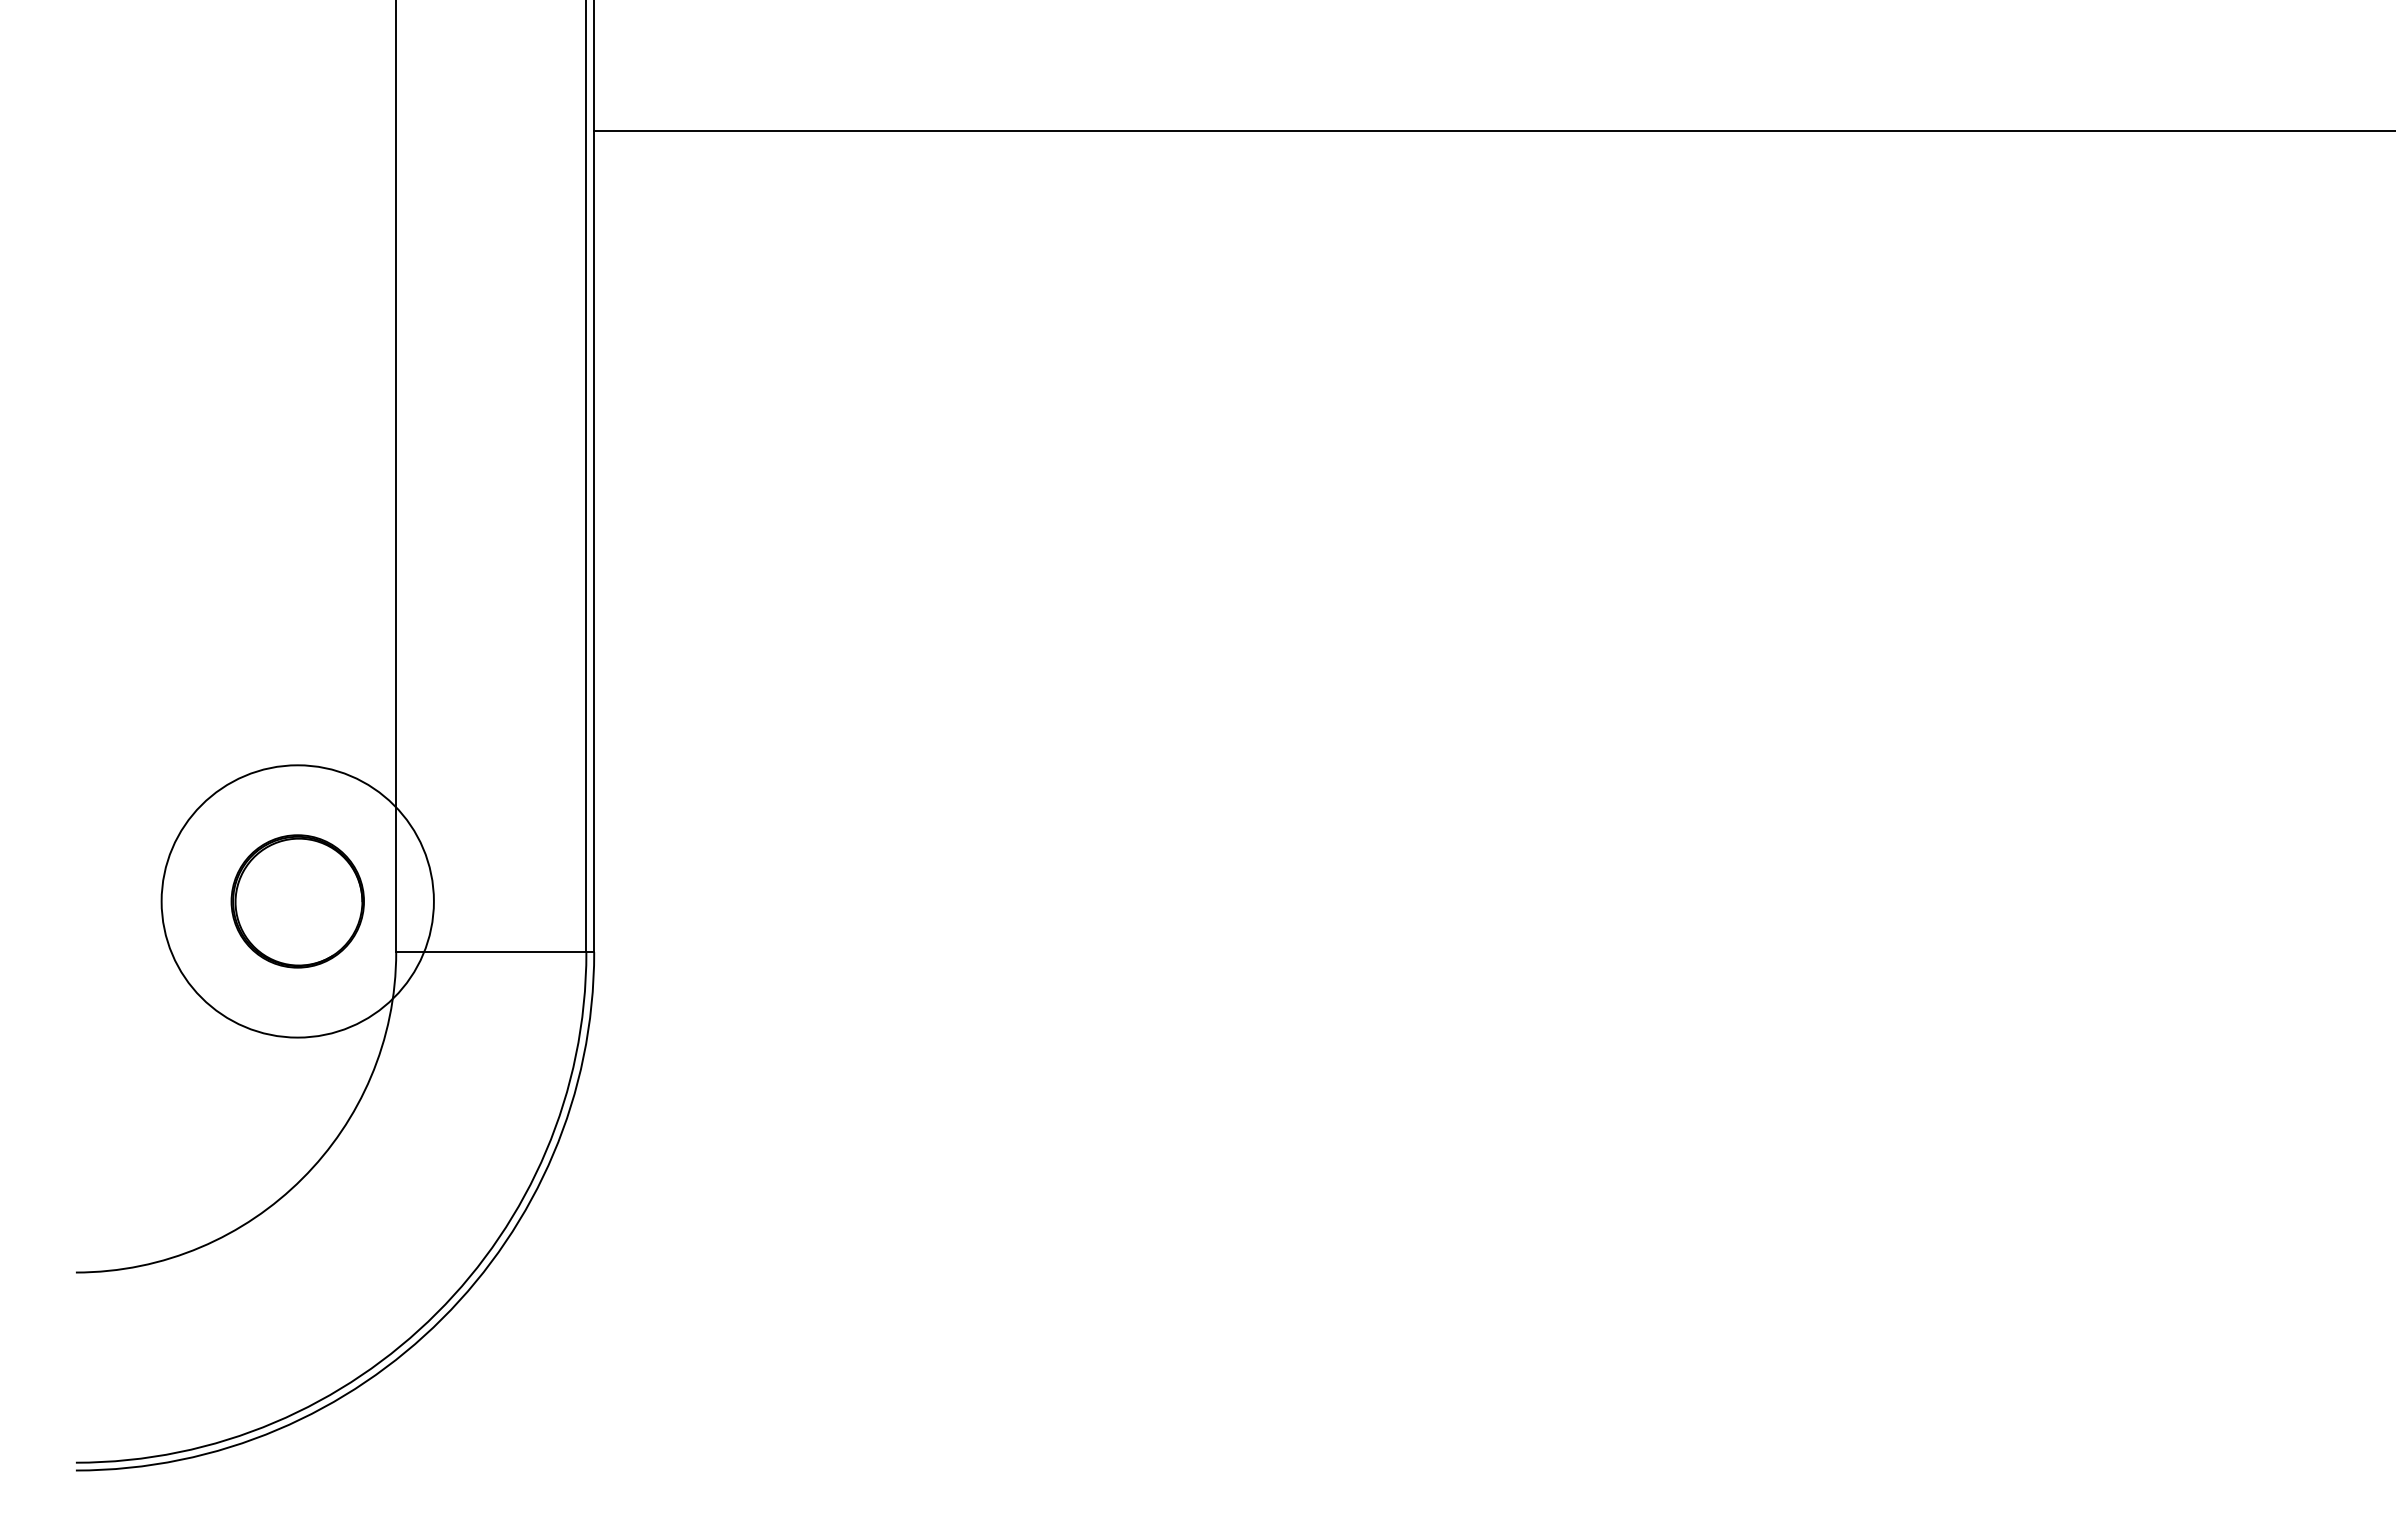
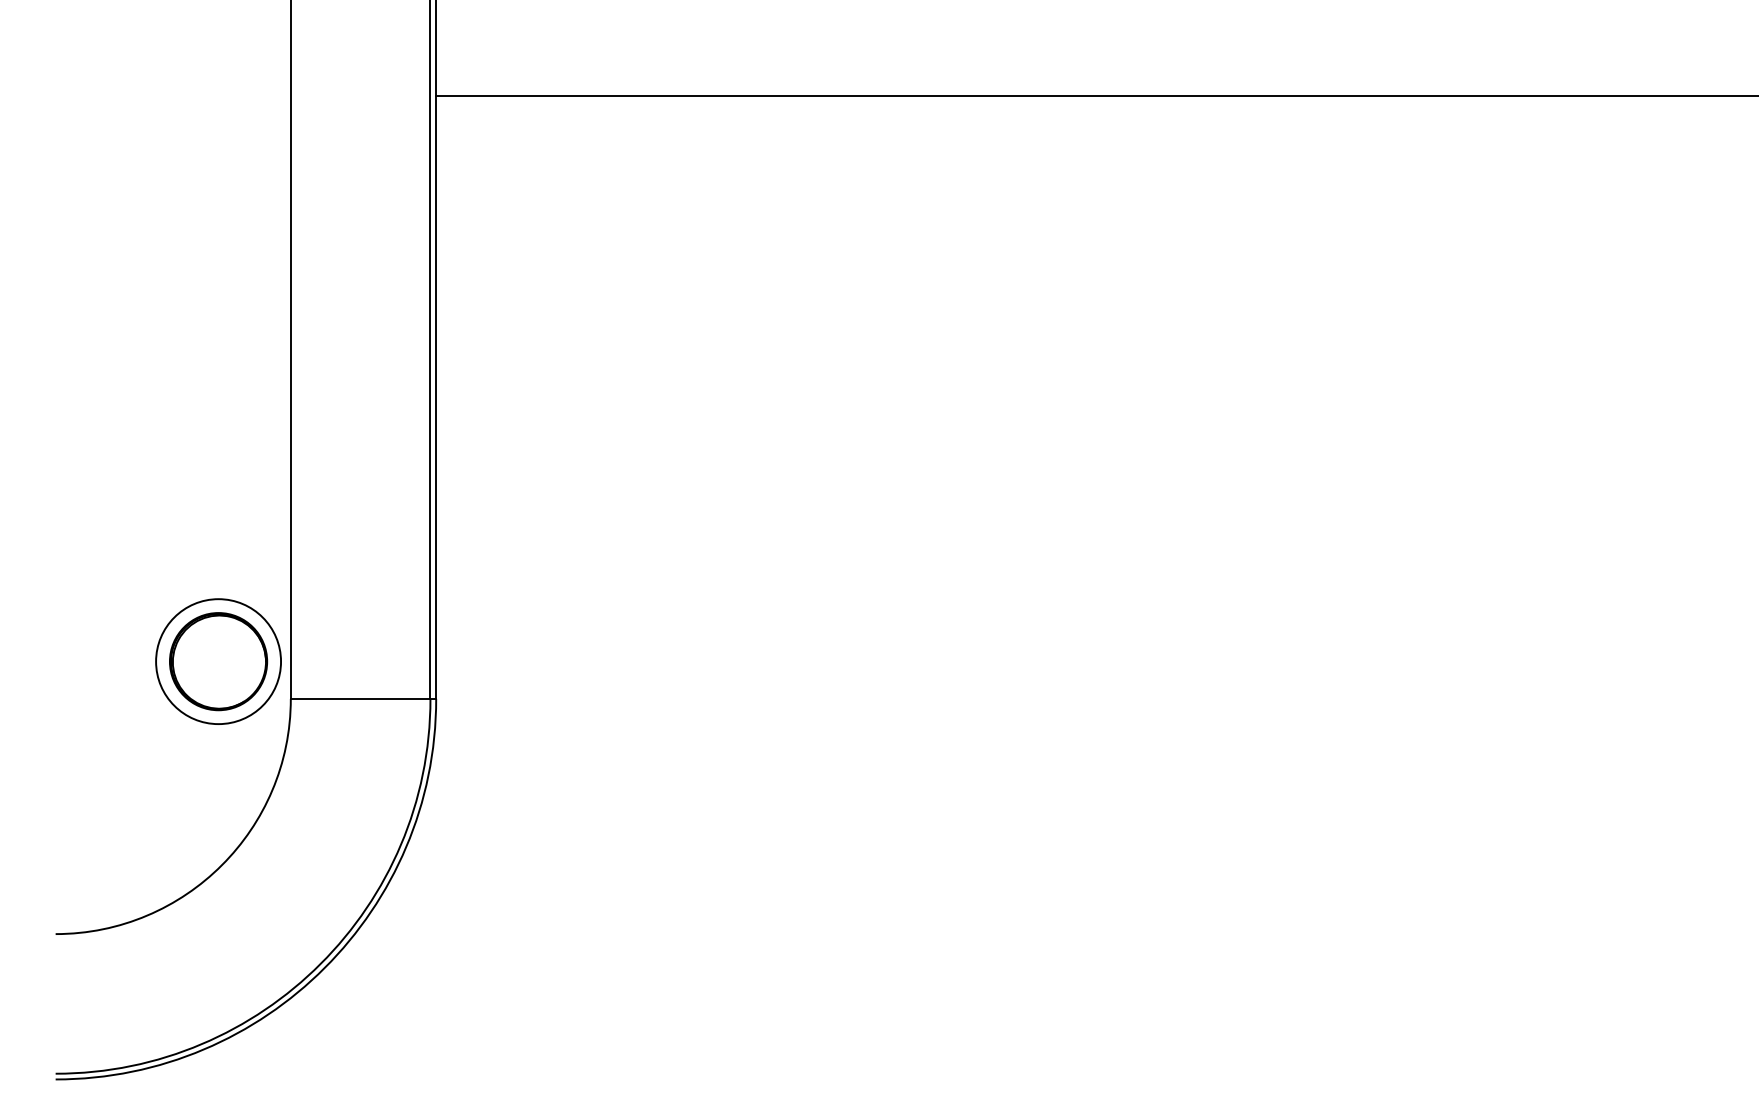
circle: (297, 901) -> (218, 661), size x0.62

